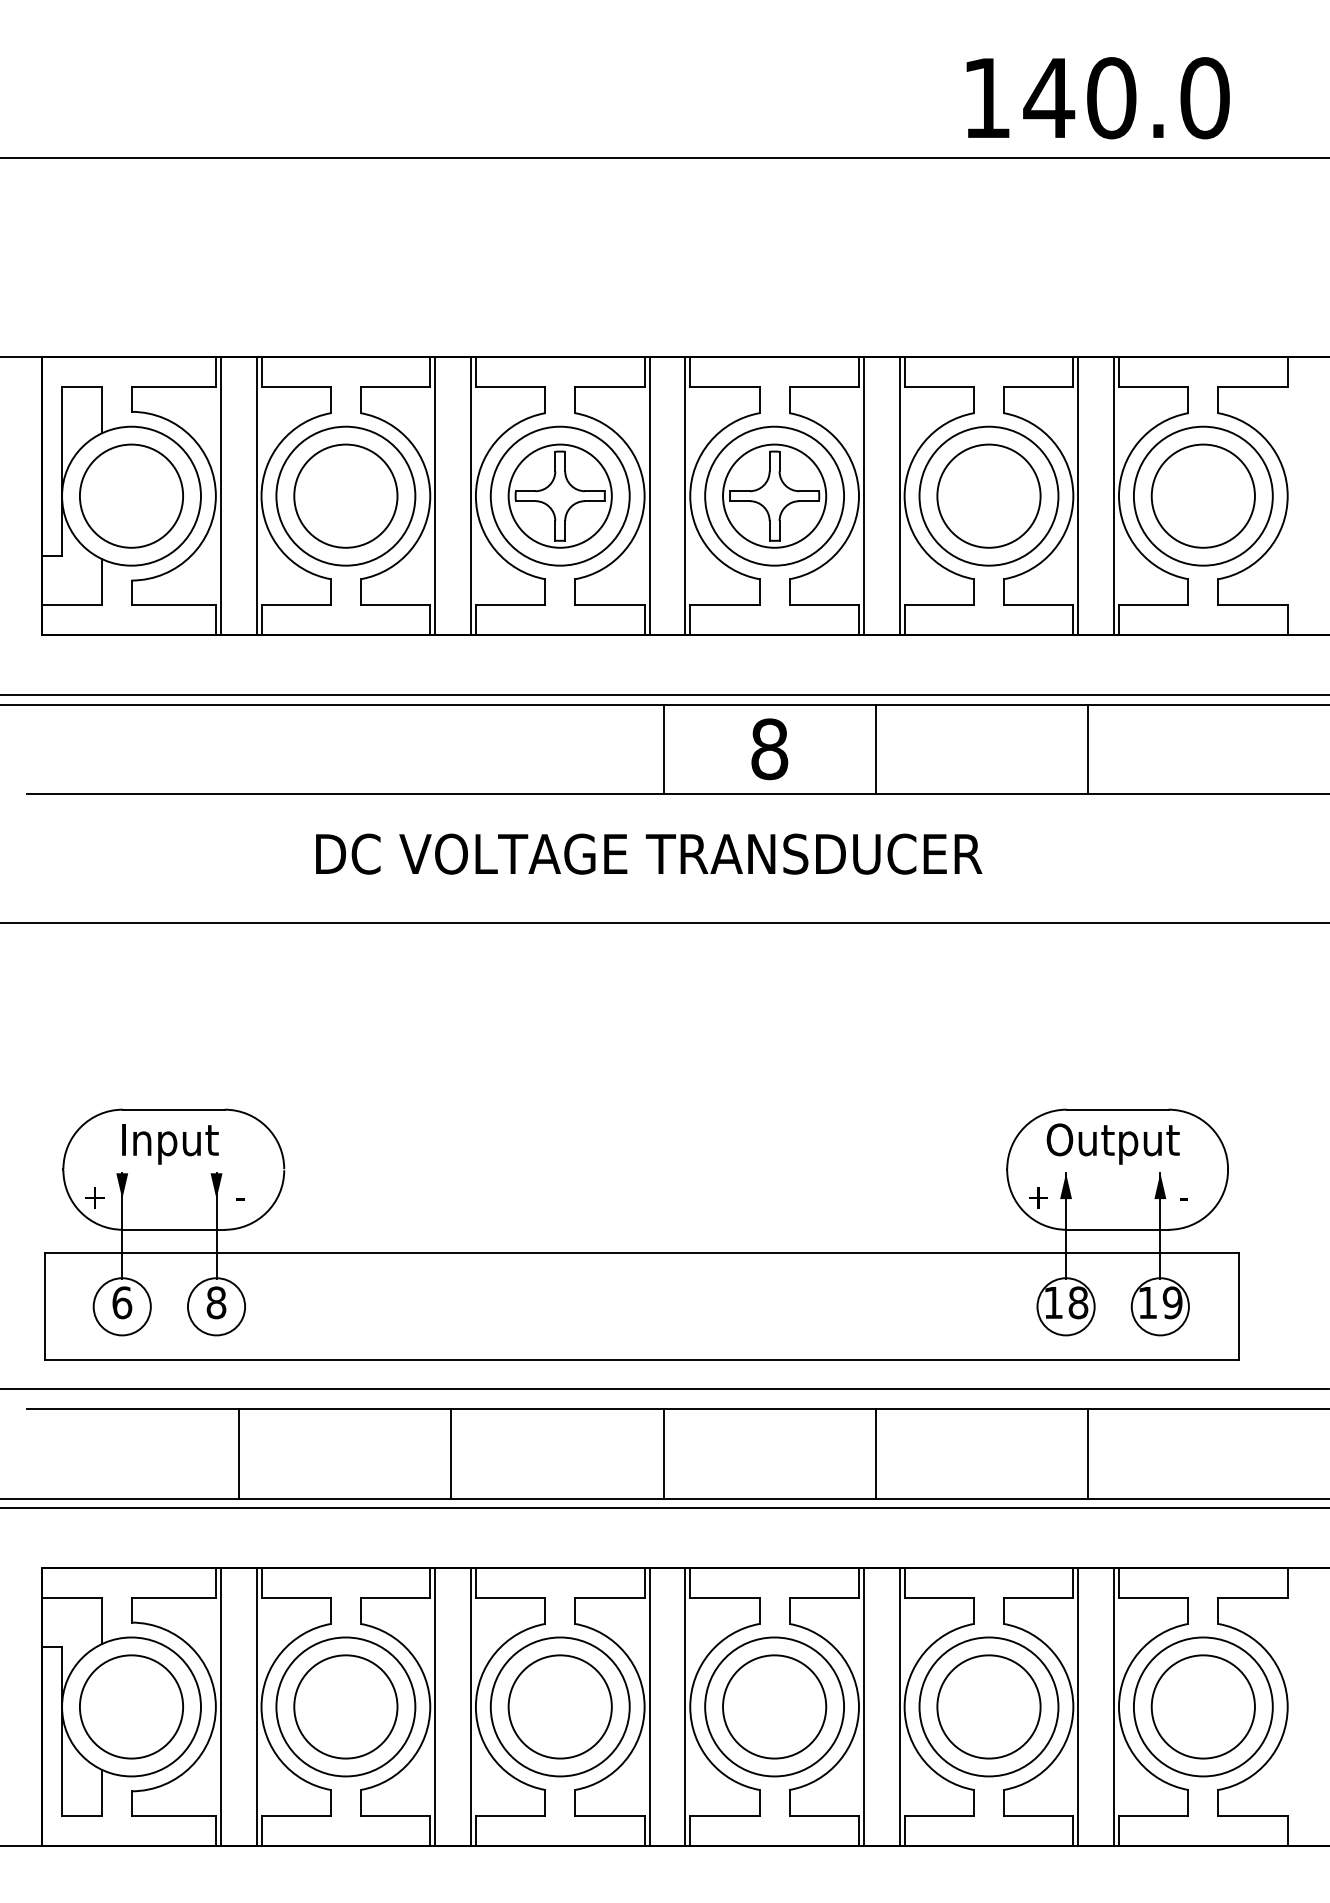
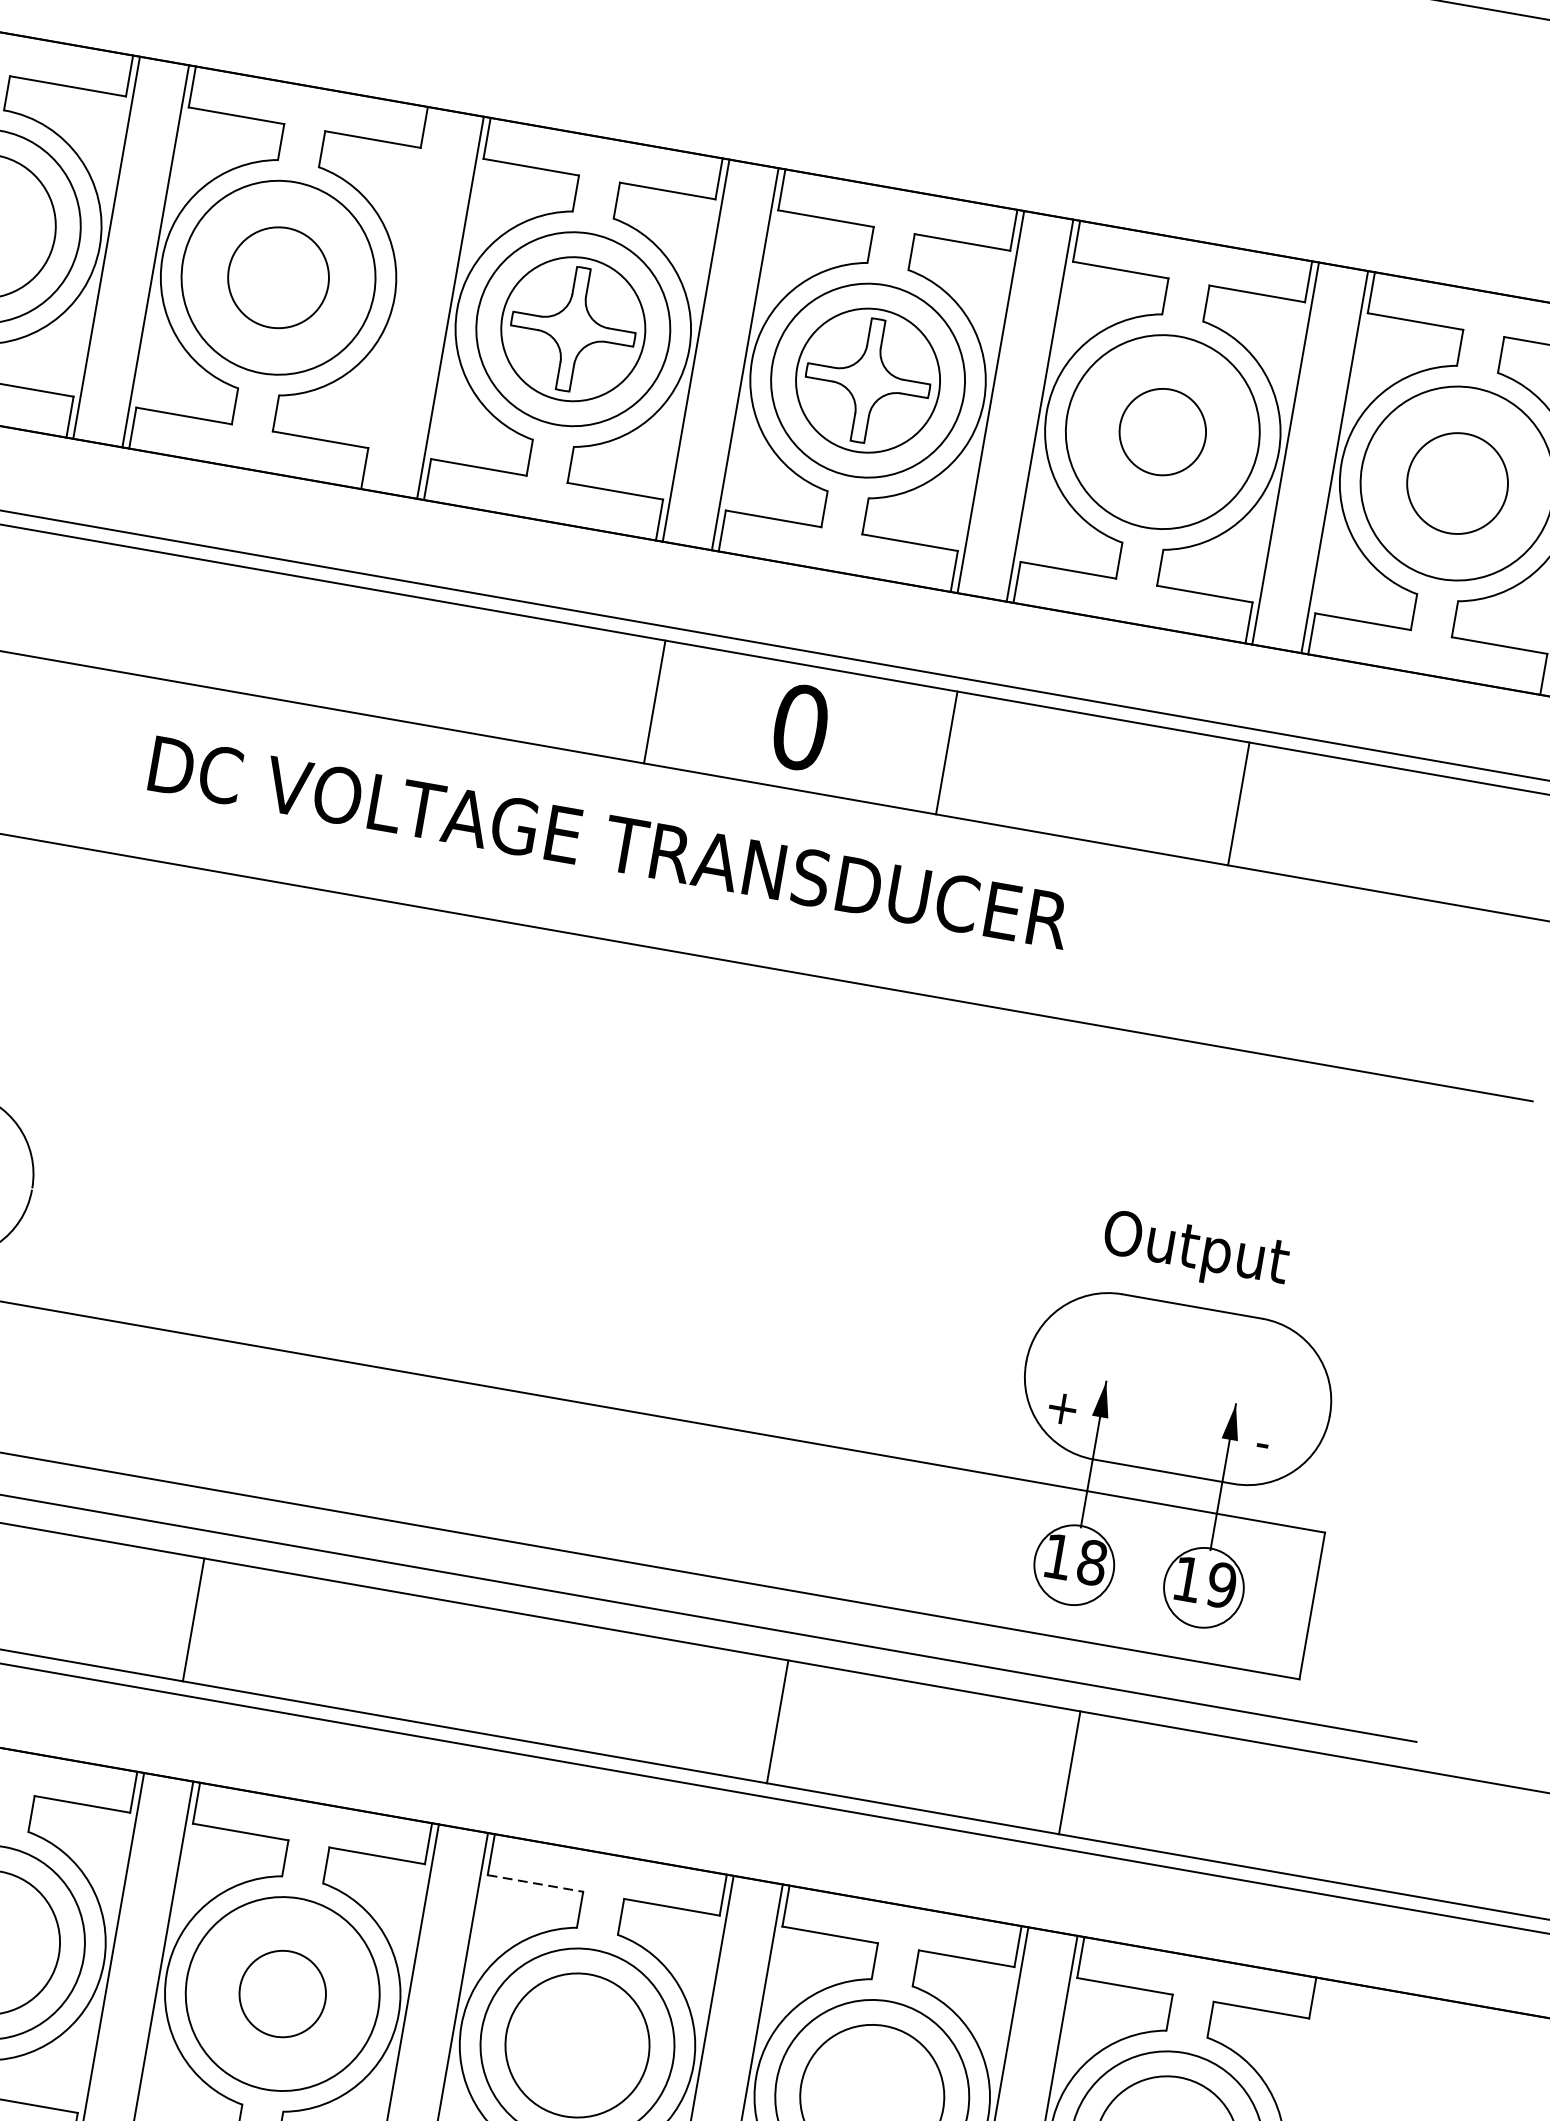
circle: (345, 495) -> (278, 276), size x0.7
circle: (988, 495) -> (1162, 431), size x0.6
circle: (1202, 495) -> (1456, 482), size x0.7
line: (435, 496) -> (401, 299), removed
text: (769, 748) -> (800, 726), 8 -> 0
text: (1112, 1143) -> (1194, 1251), moved
line: (663, 1453) -> (485, 1670), removed
line: (725, 1597) -> (536, 1883), solid -> dashed
circle: (559, 1706) -> (281, 1993), size x0.6

